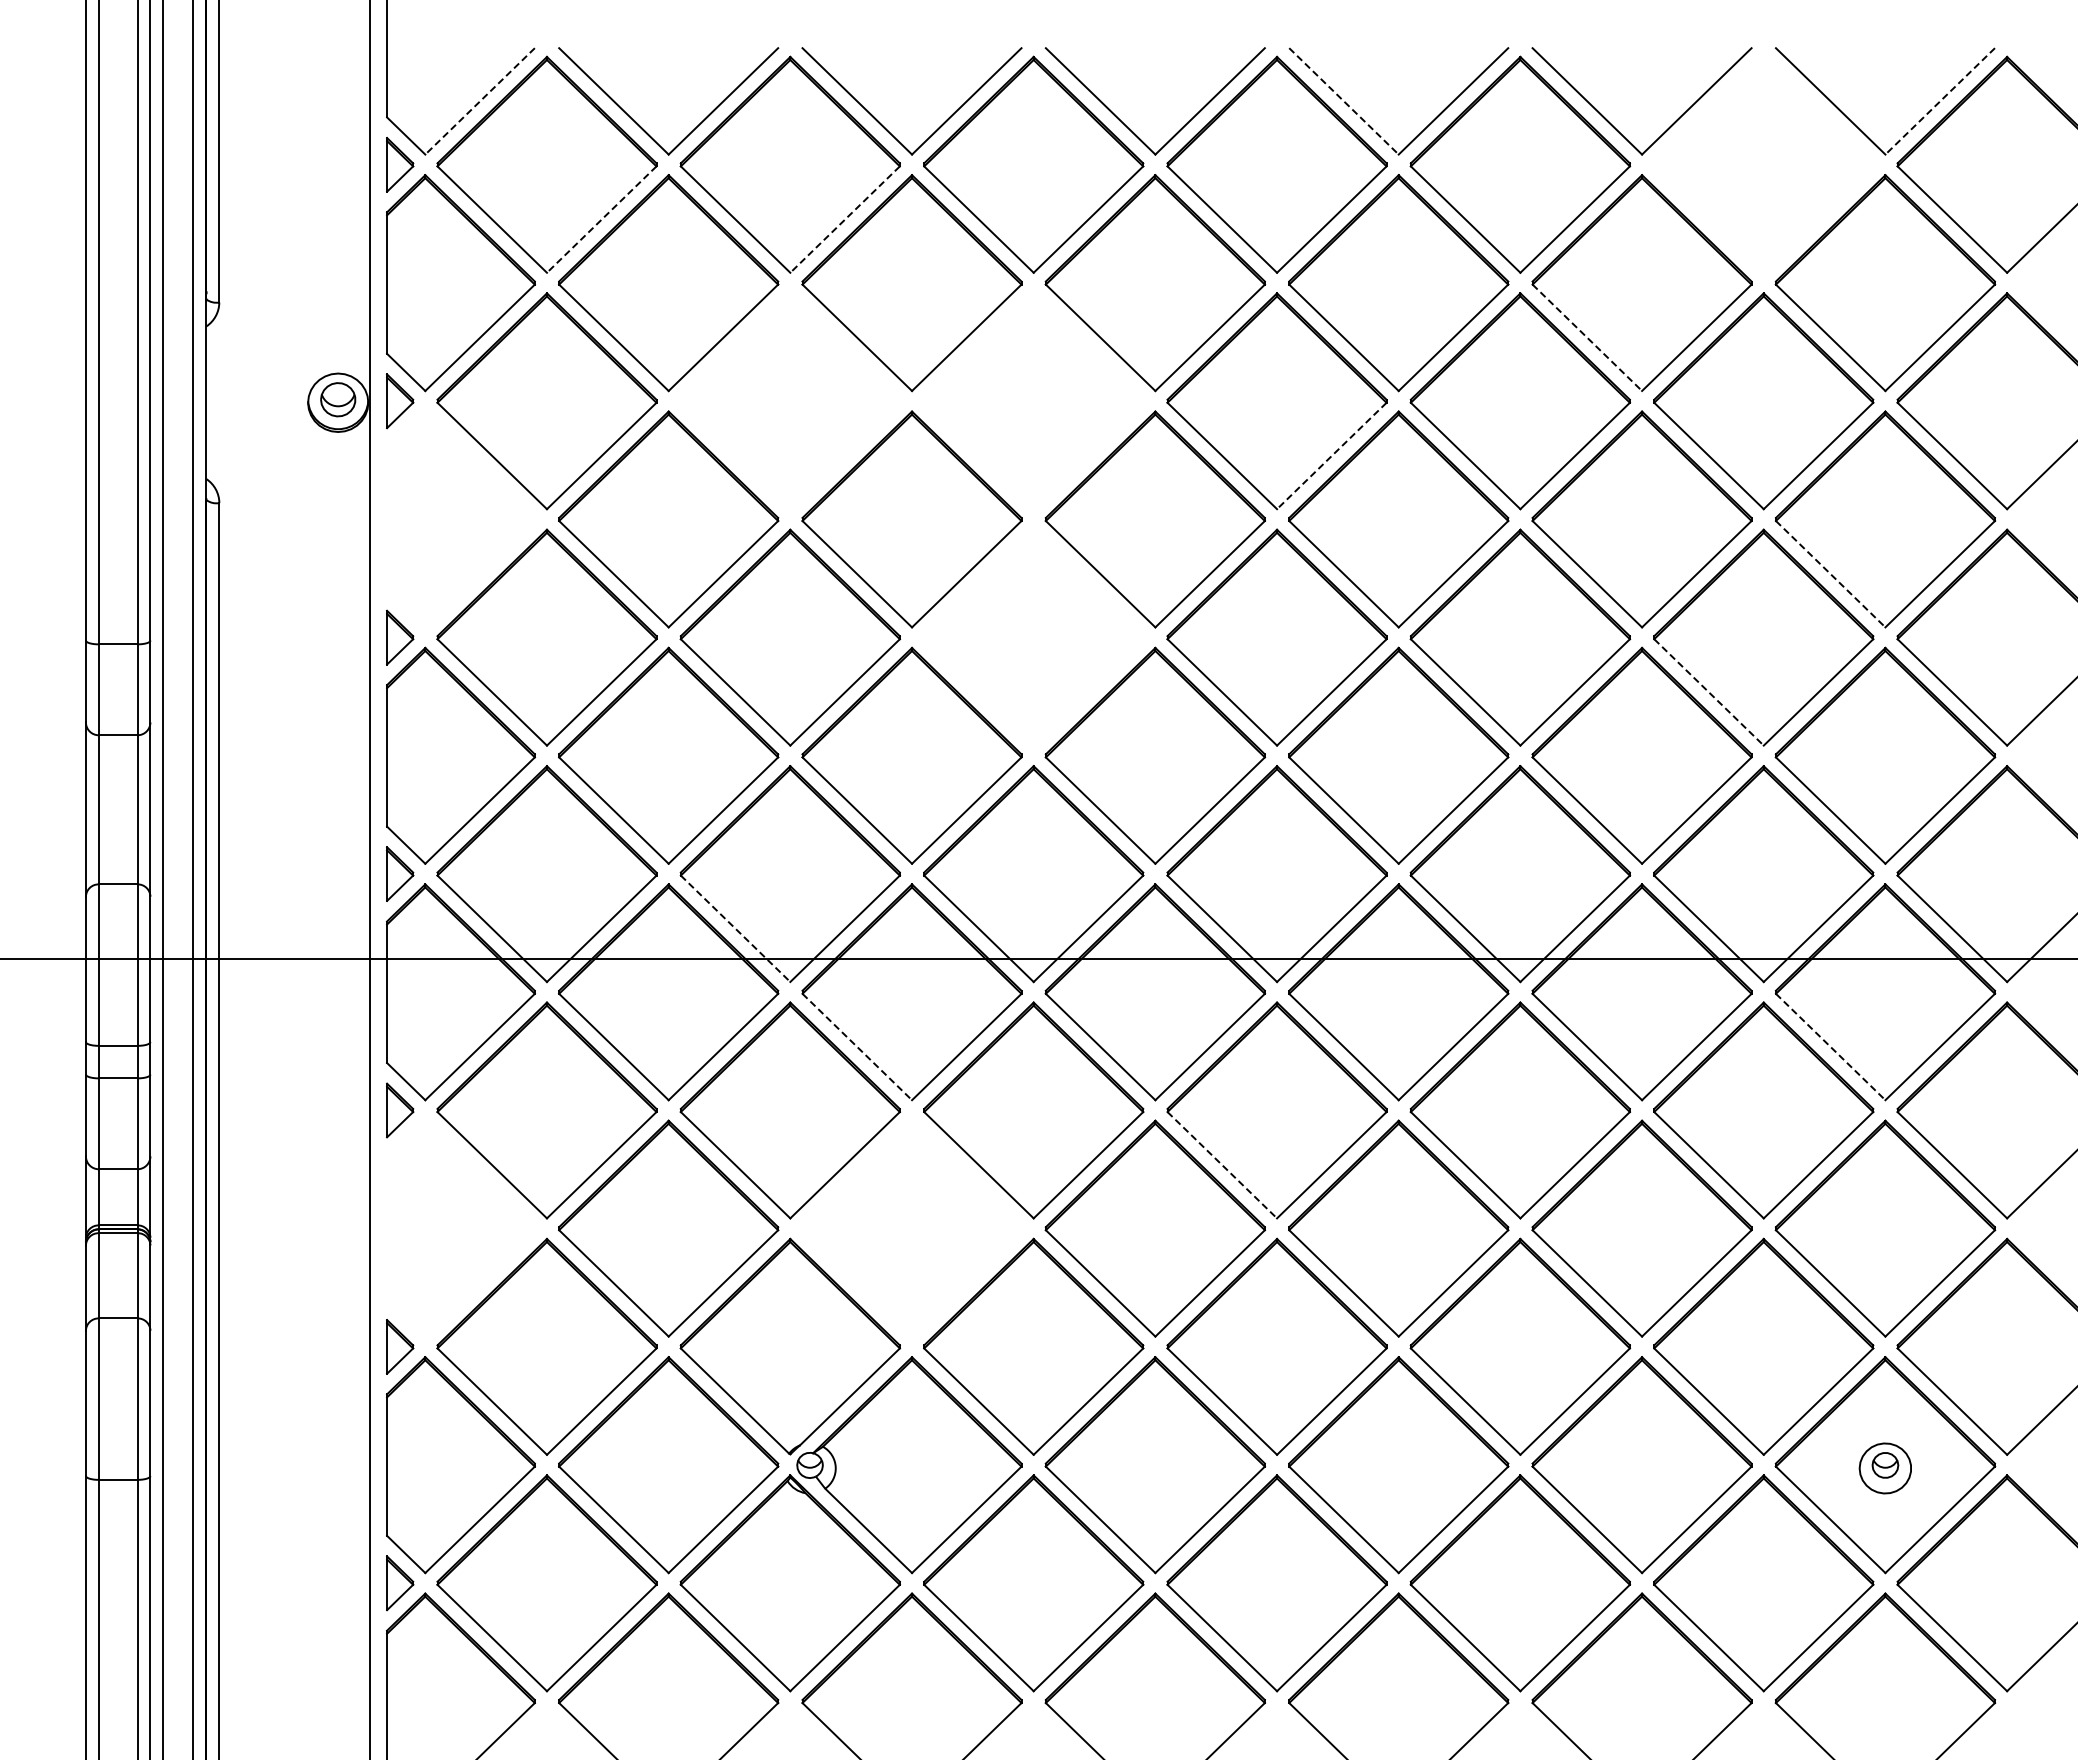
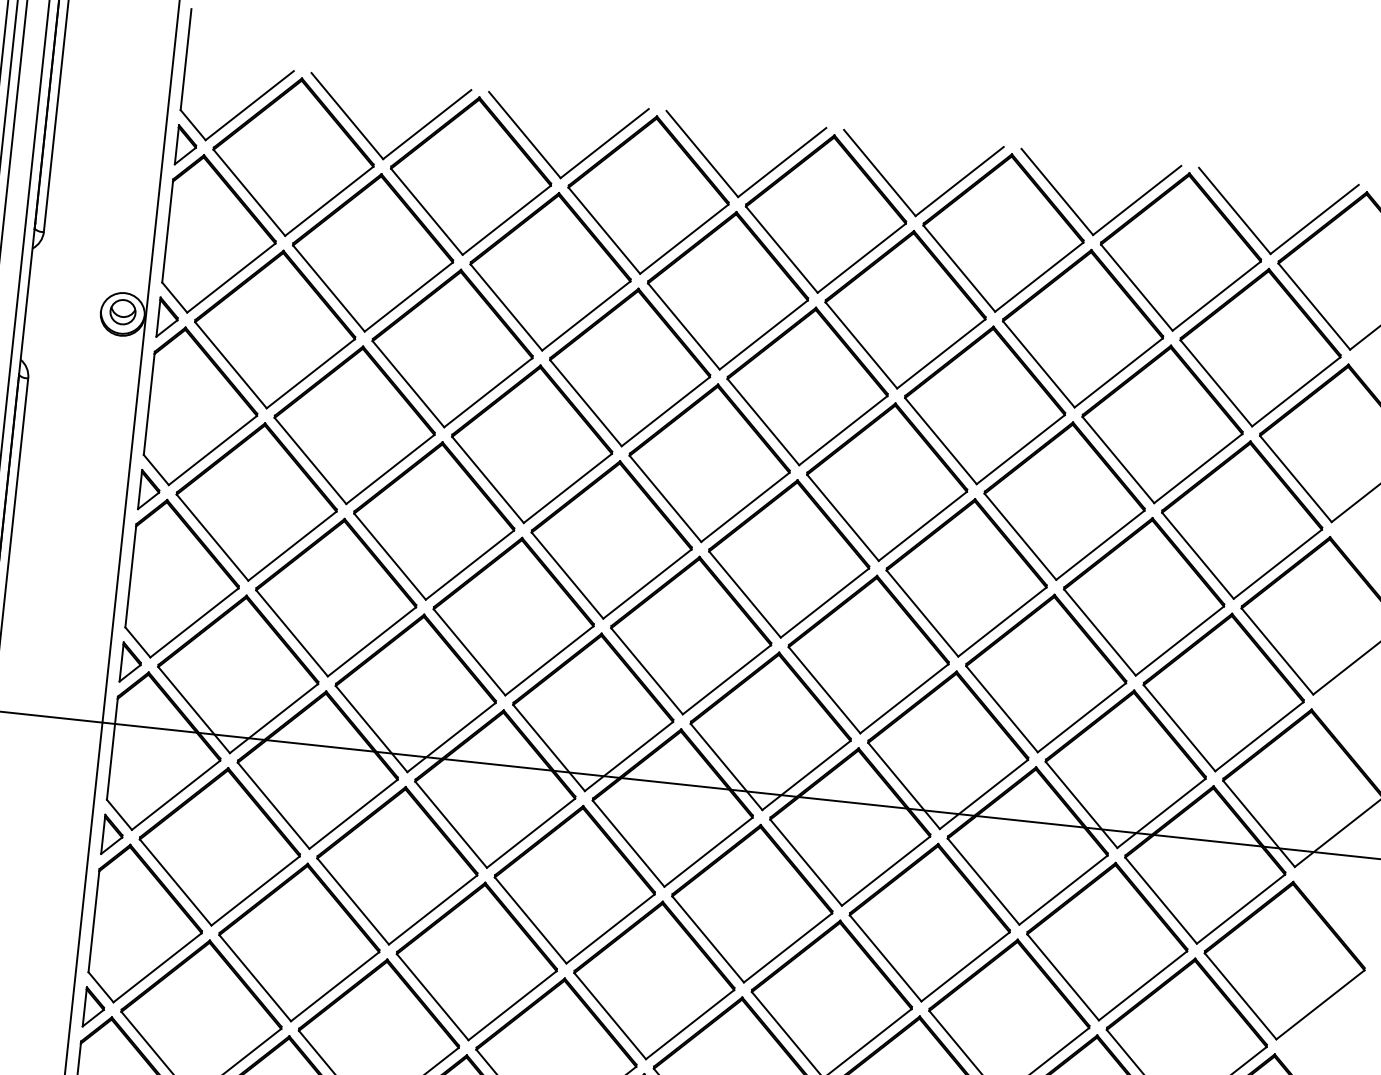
line: (479, 101) -> (249, 105), dashed -> solid
line: (1344, 101) -> (880, 173), dashed -> solid
line: (1939, 101) -> (1314, 219), dashed -> solid
part: (1763, 164) -> (1180, 251), added
line: (601, 219) -> (329, 201), dashed -> solid
line: (844, 219) -> (506, 220), dashed -> solid
line: (1587, 338) -> (1038, 364), dashed -> solid
part: (789, 401) -> (452, 348), added
part: (1033, 401) -> (629, 367), added
line: (1331, 456) -> (843, 431), dashed -> solid
part: (460, 519) -> (202, 409), added
line: (1831, 574) -> (1198, 556), dashed -> solid
part: (1033, 637) -> (611, 539), added
line: (1709, 692) -> (1100, 632), dashed -> solid
line: (735, 929) -> (371, 729), dashed -> solid
line: (857, 1047) -> (451, 825), dashed -> solid
line: (1831, 1047) -> (1161, 901), dashed -> solid
line: (1222, 1165) -> (708, 939), dashed -> solid
part: (460, 1228) -> (147, 926), added
part: (911, 1228) -> (476, 961), added

